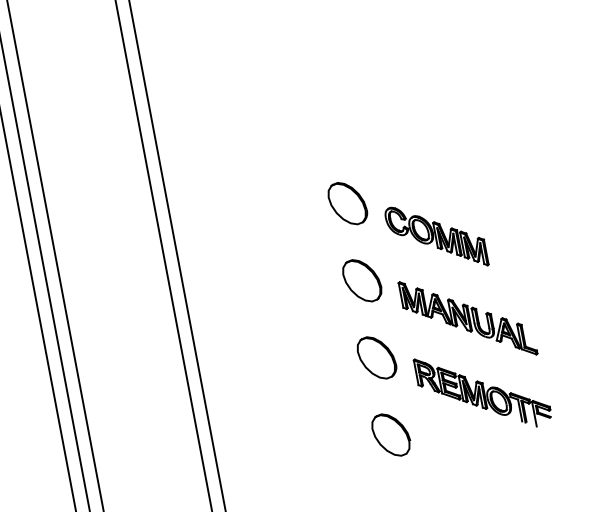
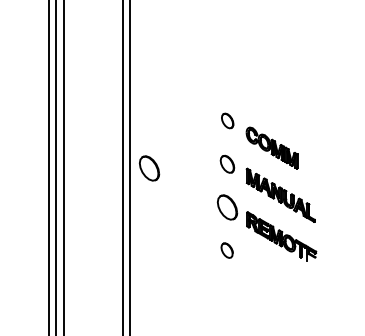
part: (347, 202) -> (227, 120), size x0.6
part: (362, 281) -> (227, 164), size x0.7
part: (224, 314) -> (149, 168), added
part: (389, 434) -> (226, 250), size x0.6

